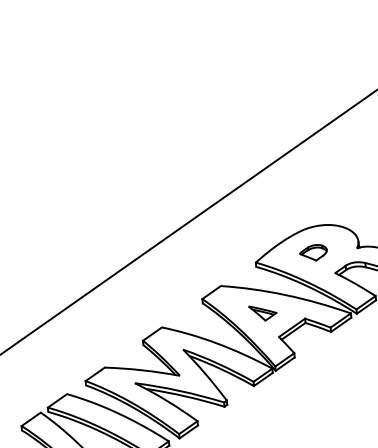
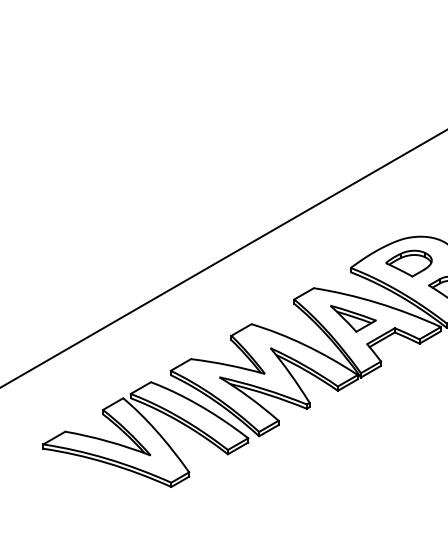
part: (312, 253) -> (408, 263), size x1.67
part: (263, 312) -> (353, 318), size x1.67

